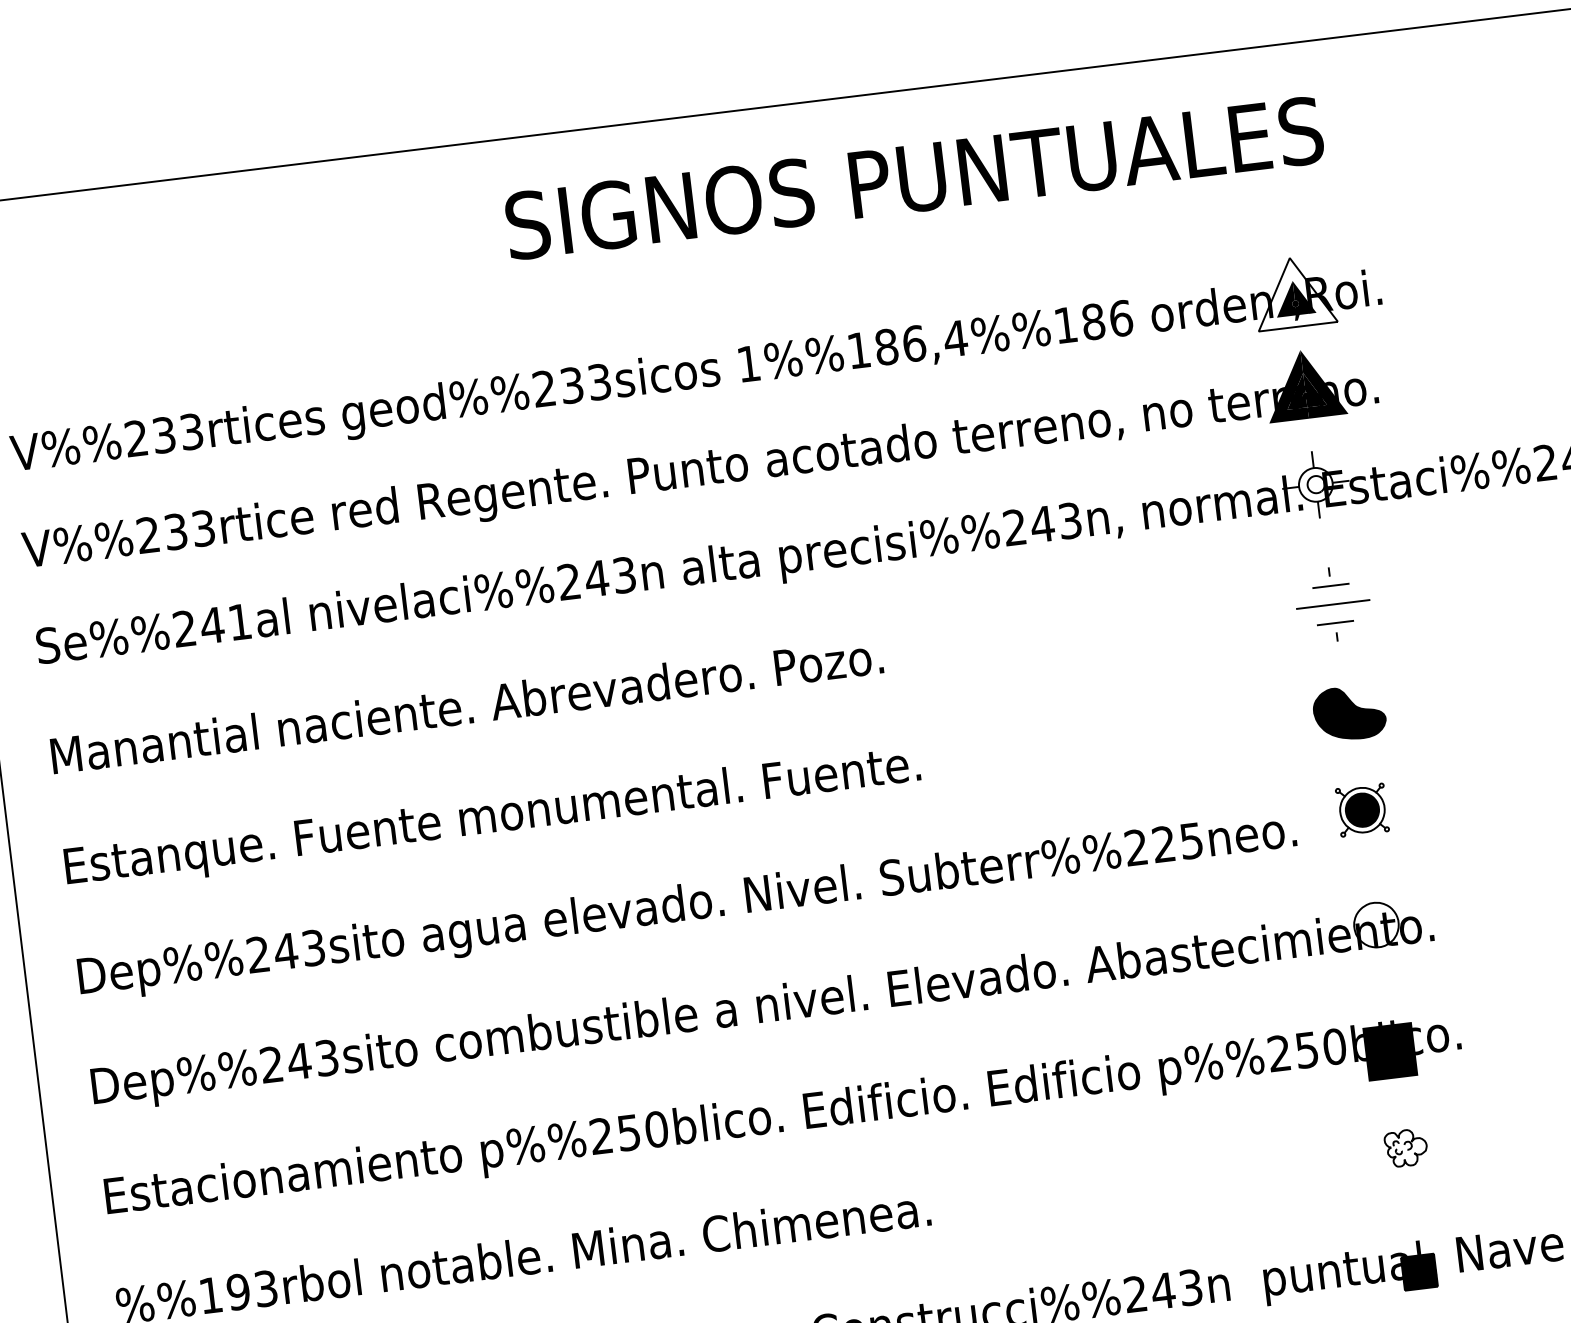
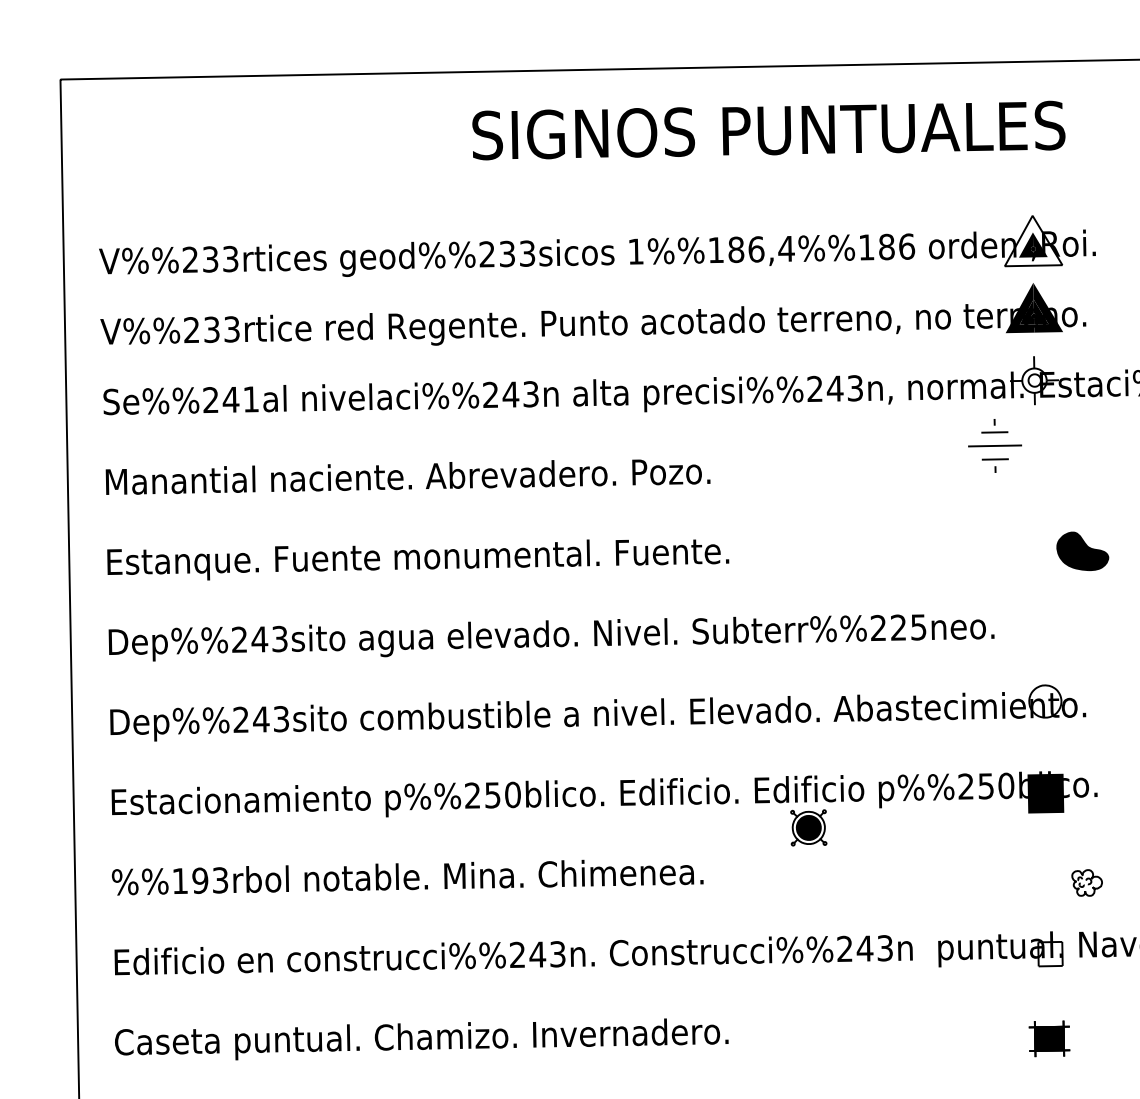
part: (1332, 603) -> (994, 445), moved
part: (1349, 712) -> (1082, 550), moved
part: (1361, 809) -> (808, 827), moved
part: (1405, 1147) -> (1086, 882), moved
fill: (1419, 1271) -> (1050, 953), removed

